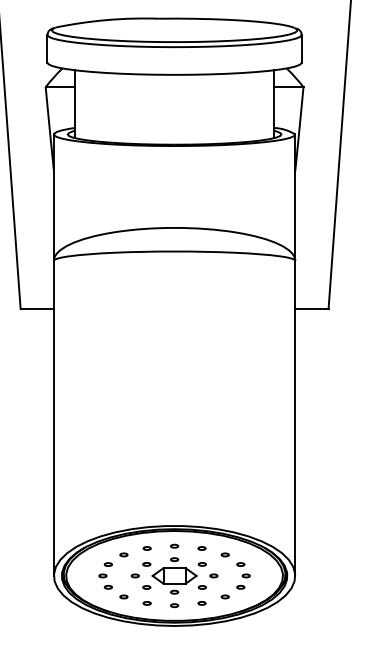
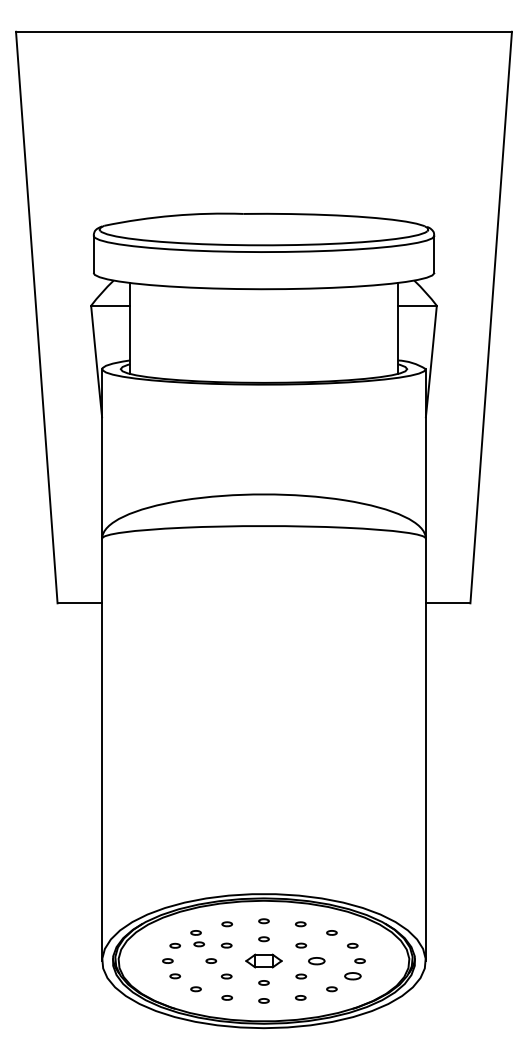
part: (126, 563) -> (199, 944), added
part: (174, 575) -> (263, 960), size x0.6
part: (213, 575) -> (316, 960), size x1.6
part: (240, 587) -> (352, 976), size x1.6

